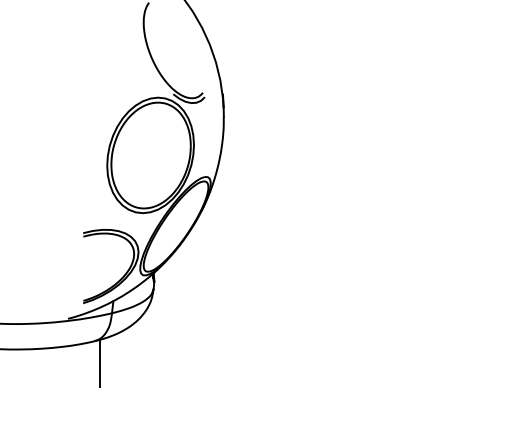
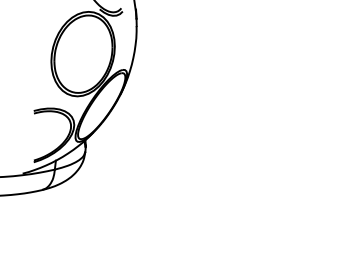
line: (100, 362) -> (46, 205), removed

